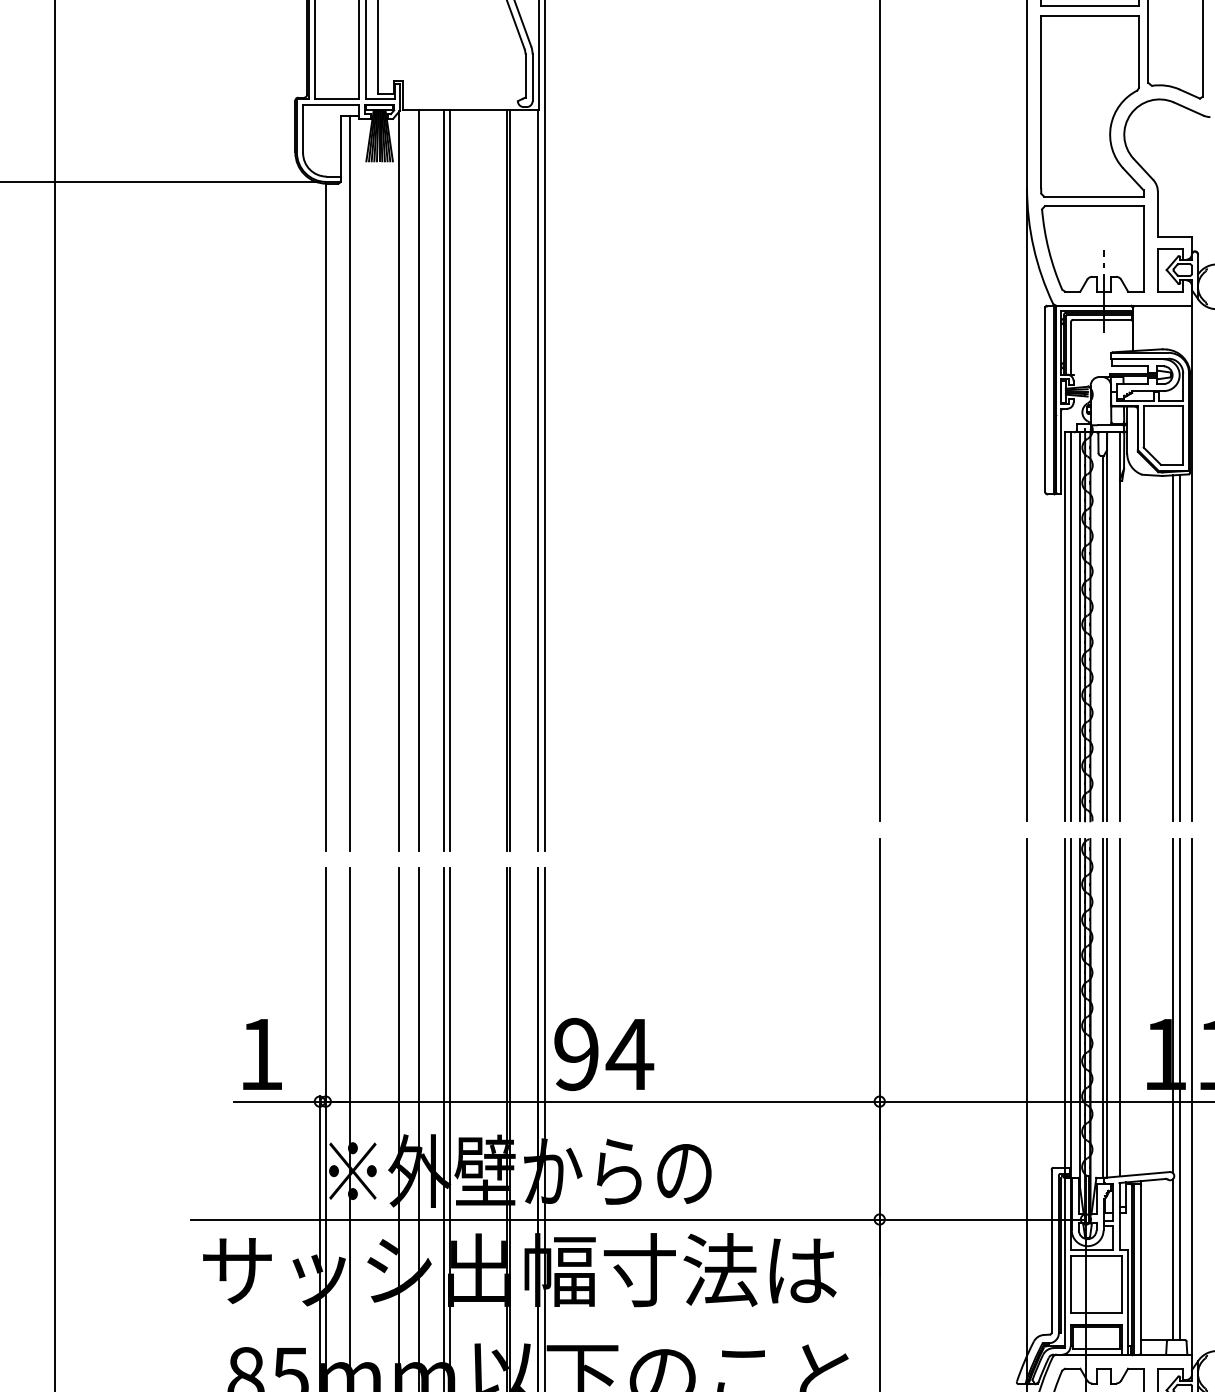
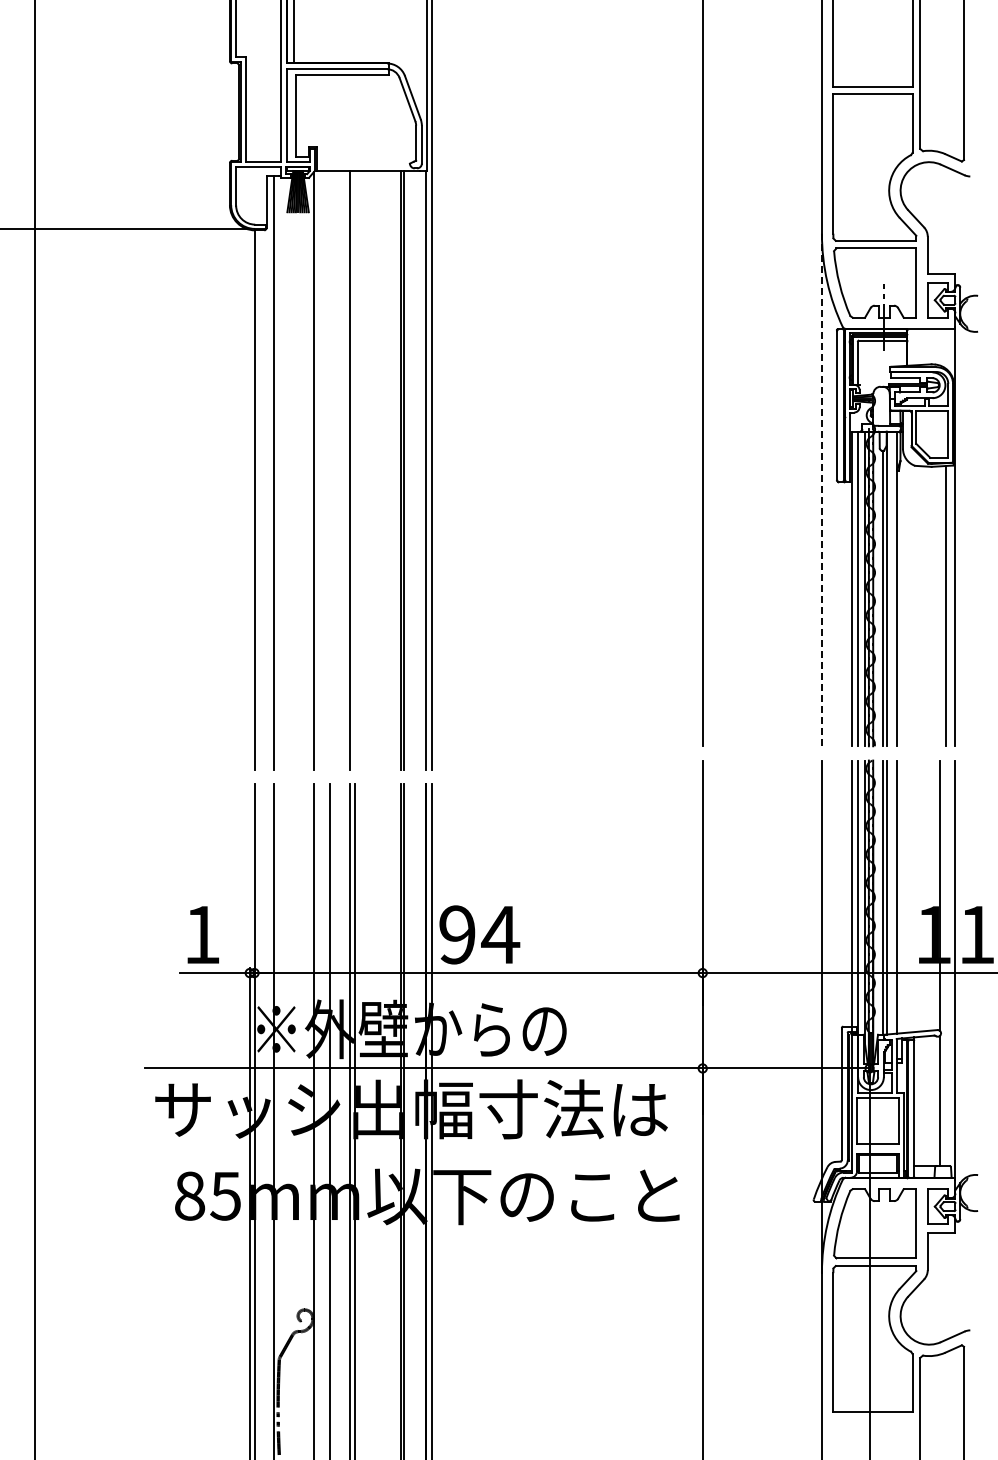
line: (419, 480) -> (330, 470), removed
line: (449, 480) -> (354, 470), removed
line: (1026, 503) -> (821, 489), solid -> dashed
line: (1173, 648) -> (940, 606), removed
line: (1179, 1088) -> (945, 962), removed

